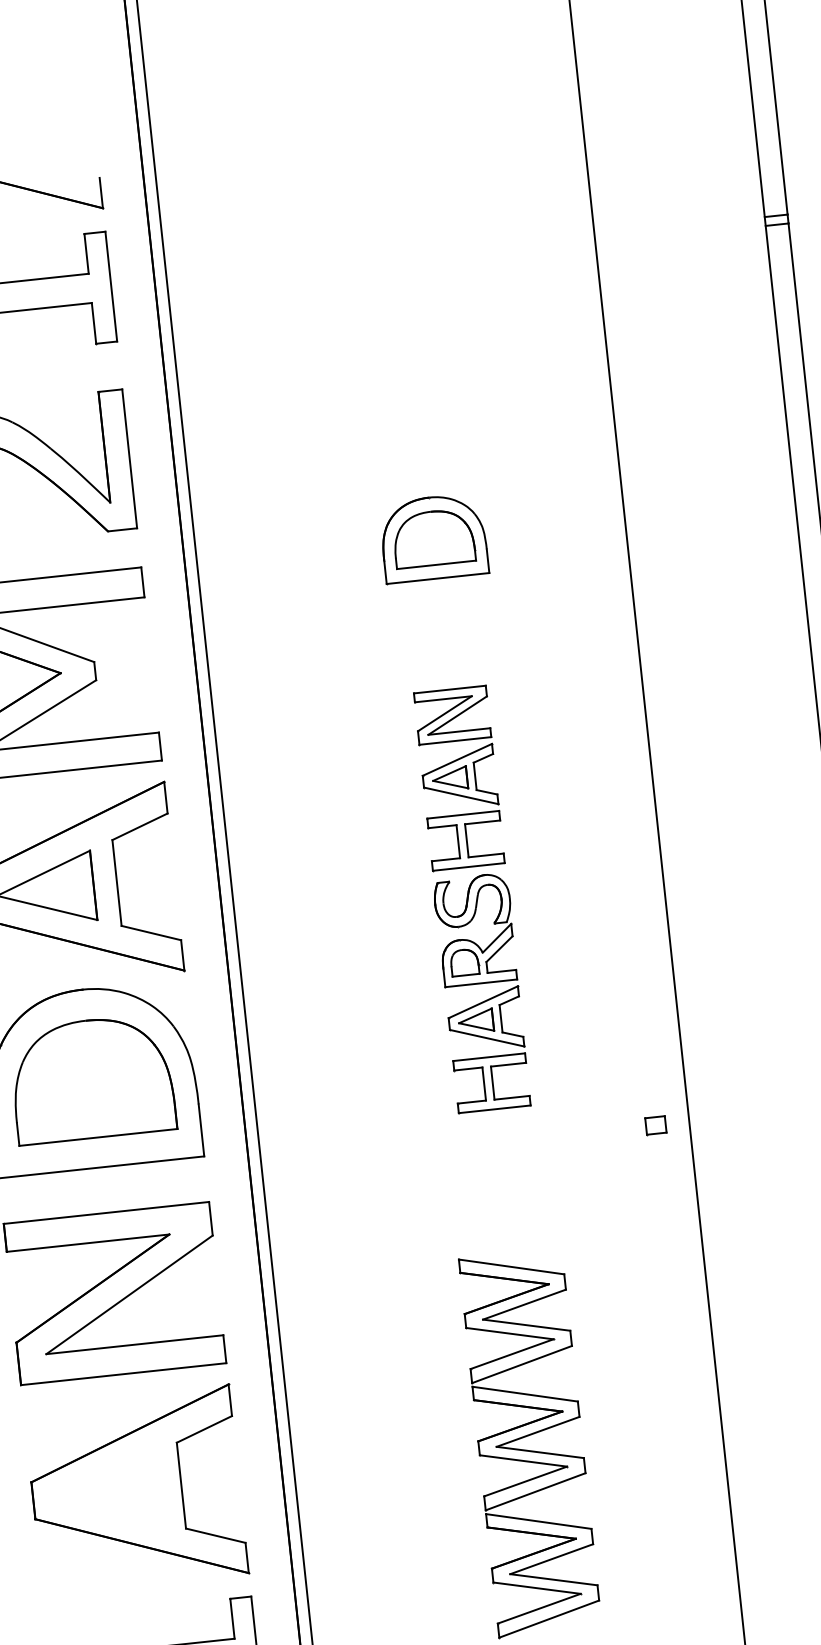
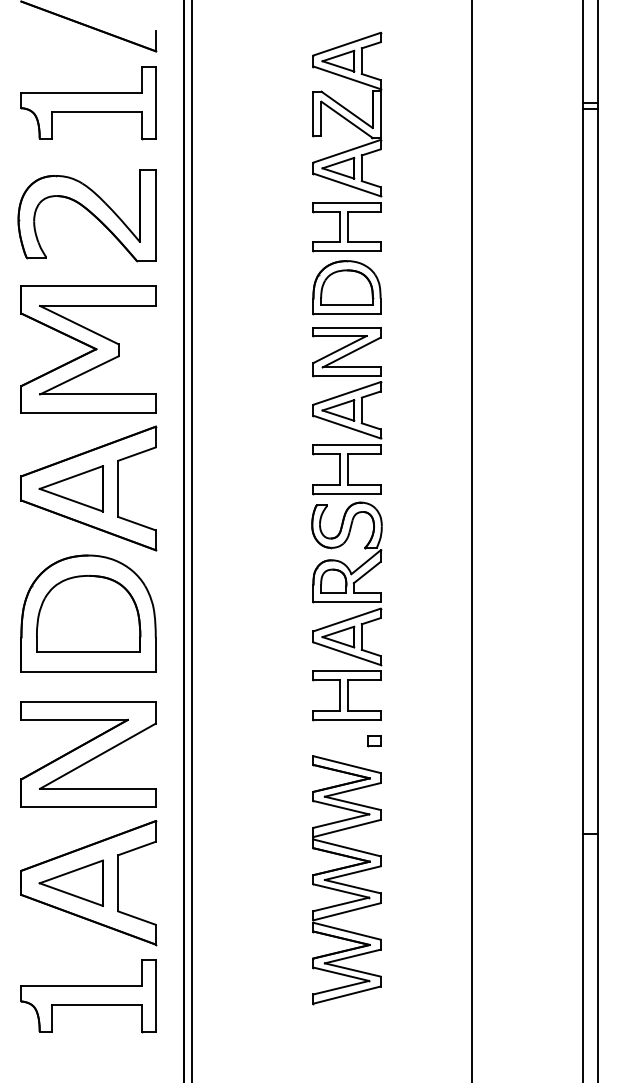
part: (413, 326) -> (348, 149), added
part: (471, 900) -> (346, 524), size x1.43
part: (656, 1126) -> (374, 741), moved
part: (108, 1492) -> (70, 882), added

